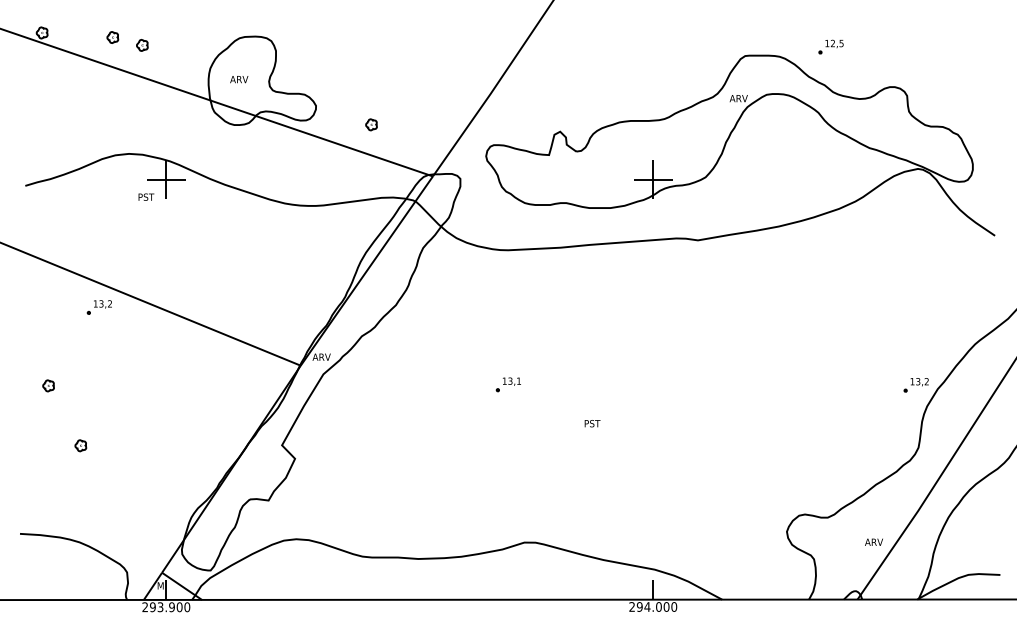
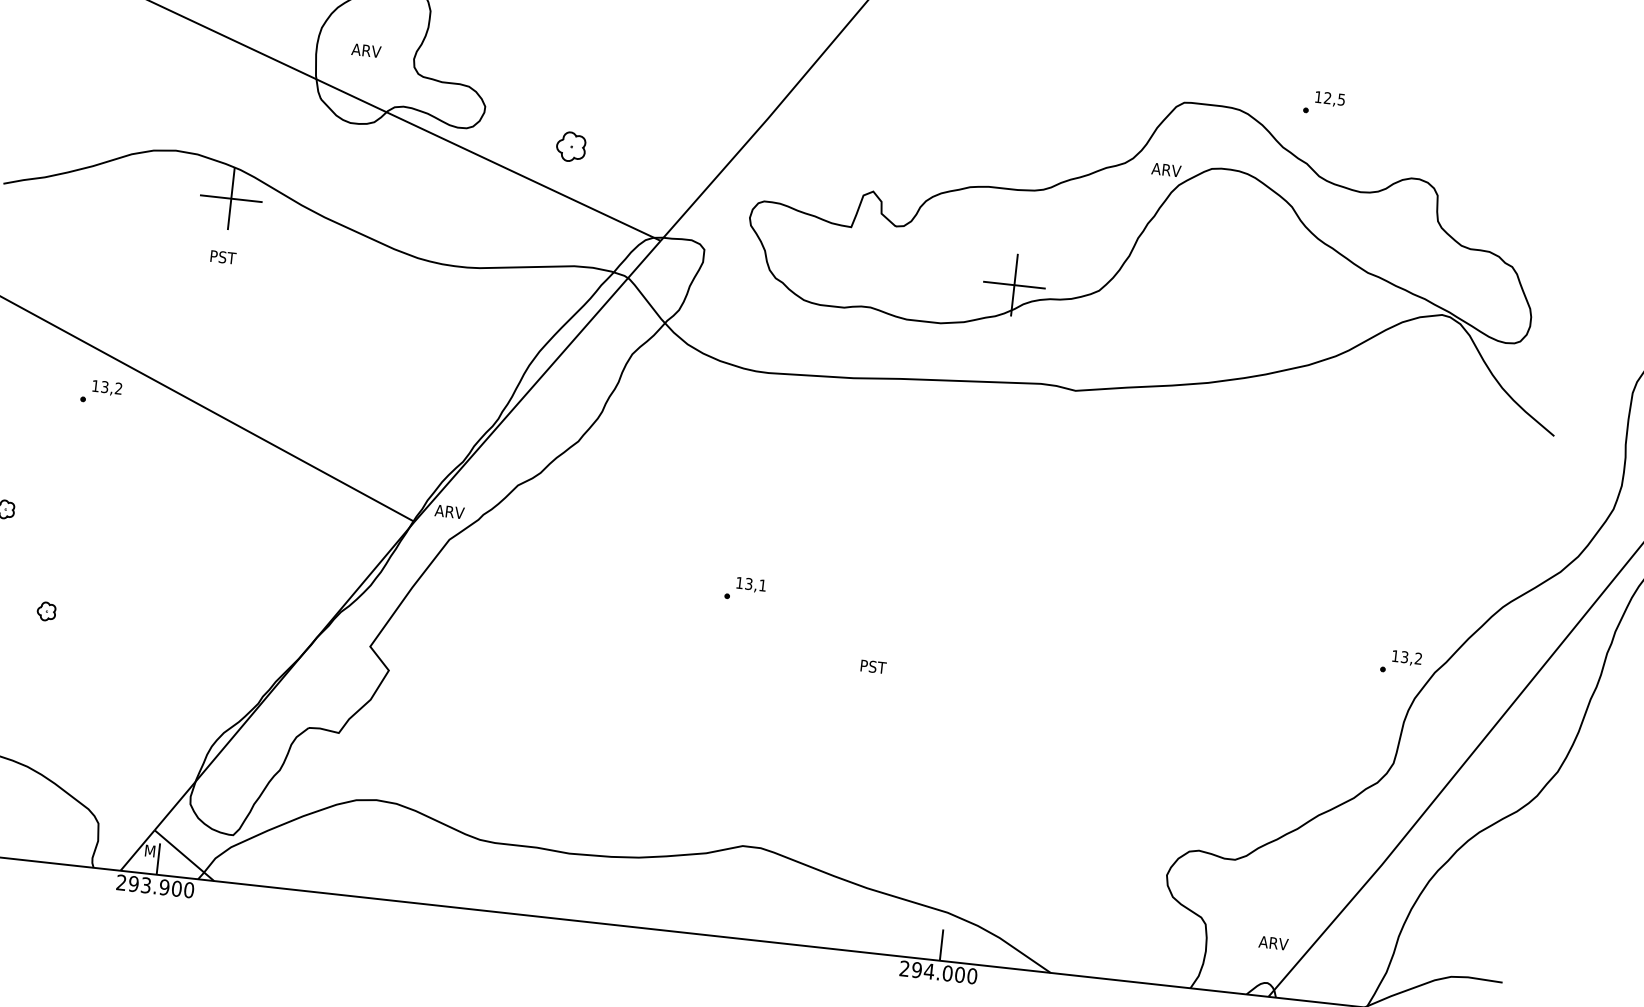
part: (371, 124) -> (571, 146), size x1.6
text: (146, 196) -> (223, 256), moved
text: (873, 541) -> (1272, 941), moved

